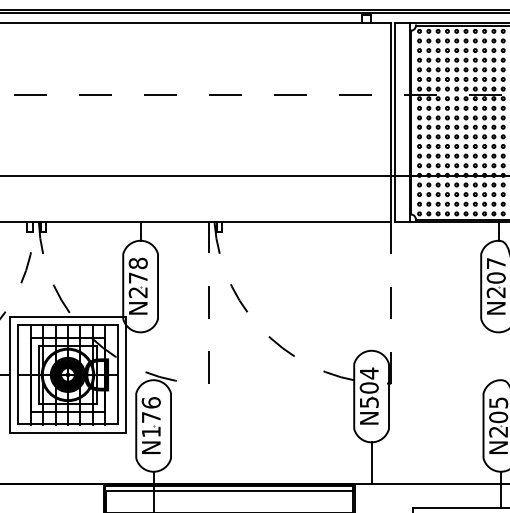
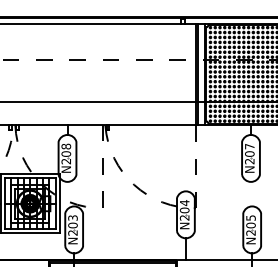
text: (138, 276) -> (66, 153), N278 -> N208
text: (368, 401) -> (184, 217), N504 -> N204
text: (150, 417) -> (72, 225), N176 -> N203

